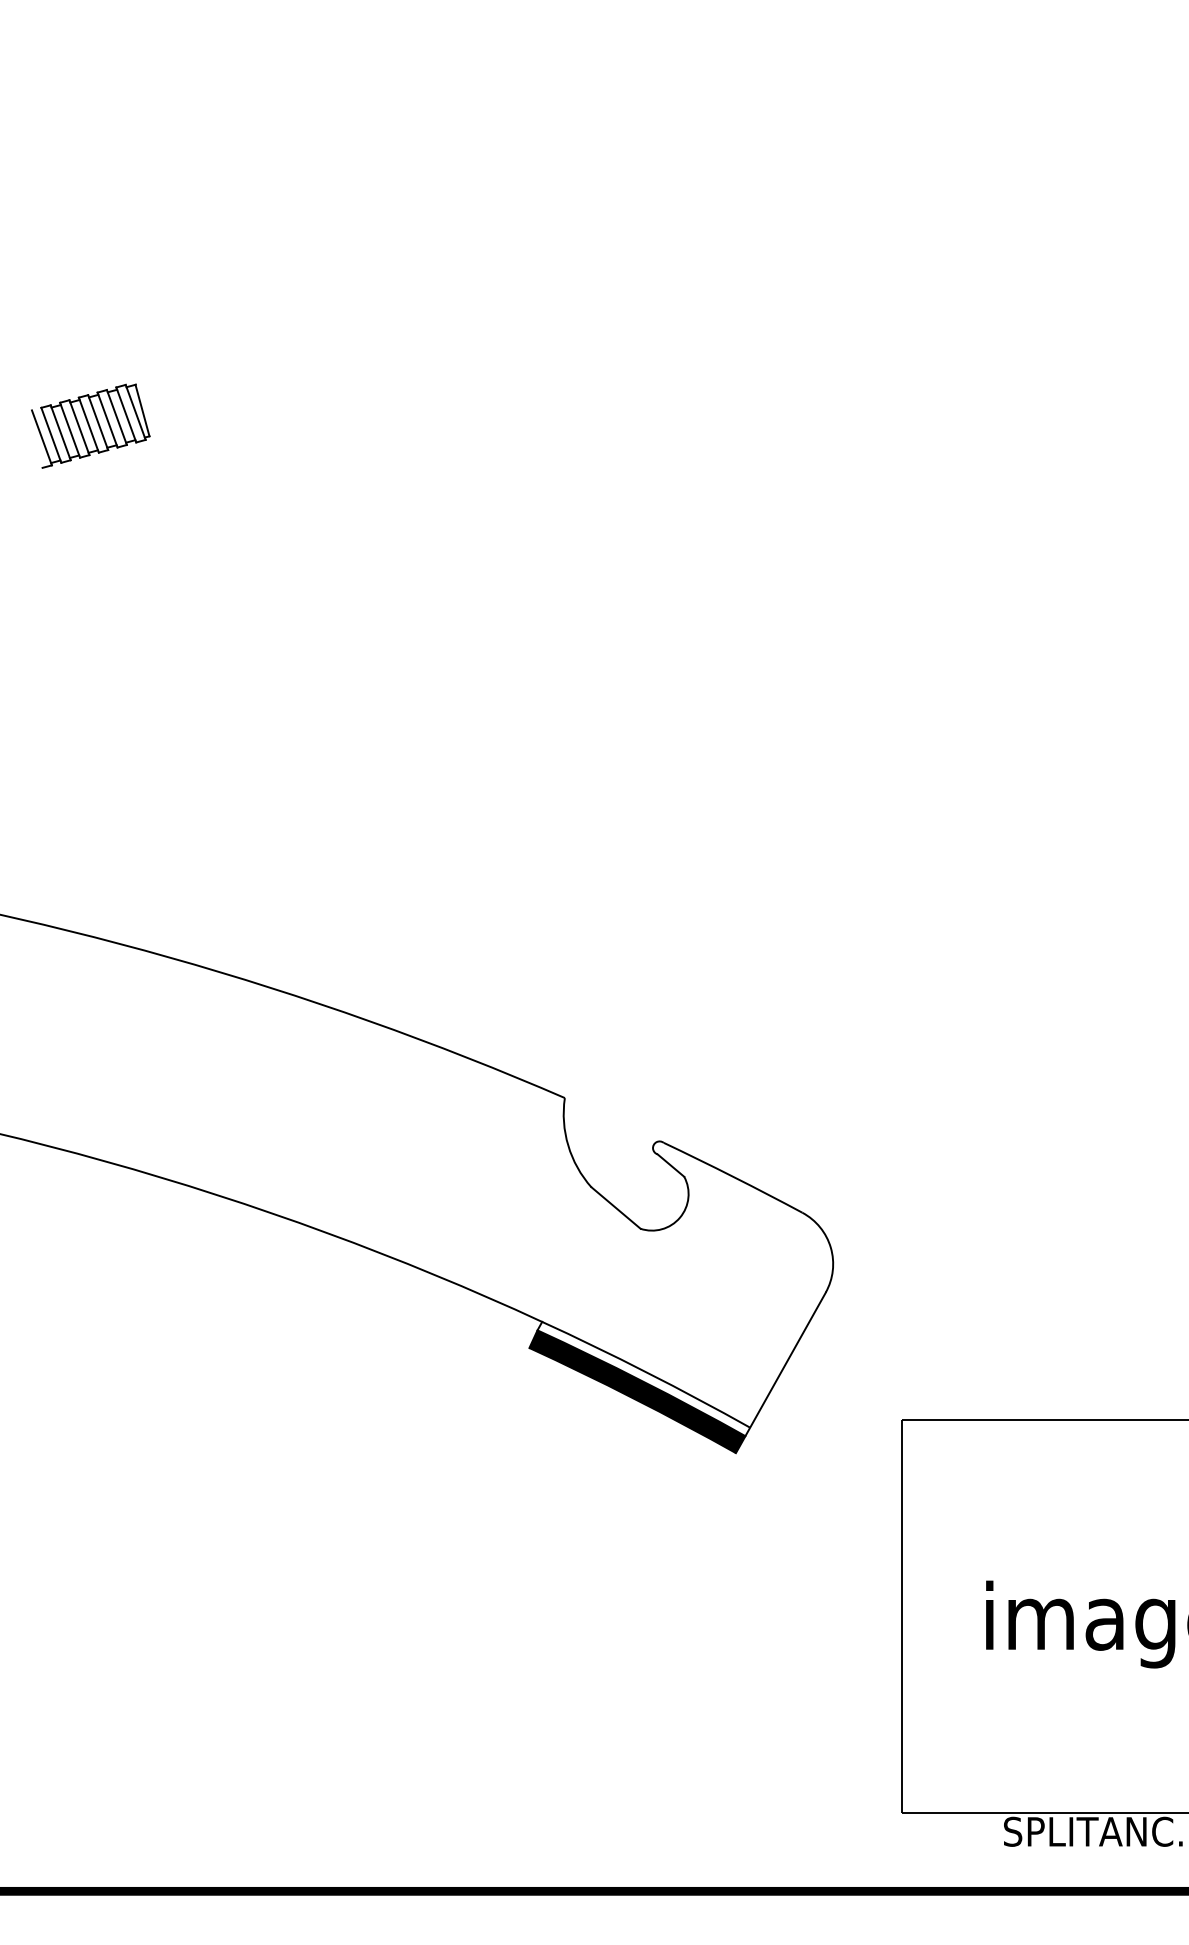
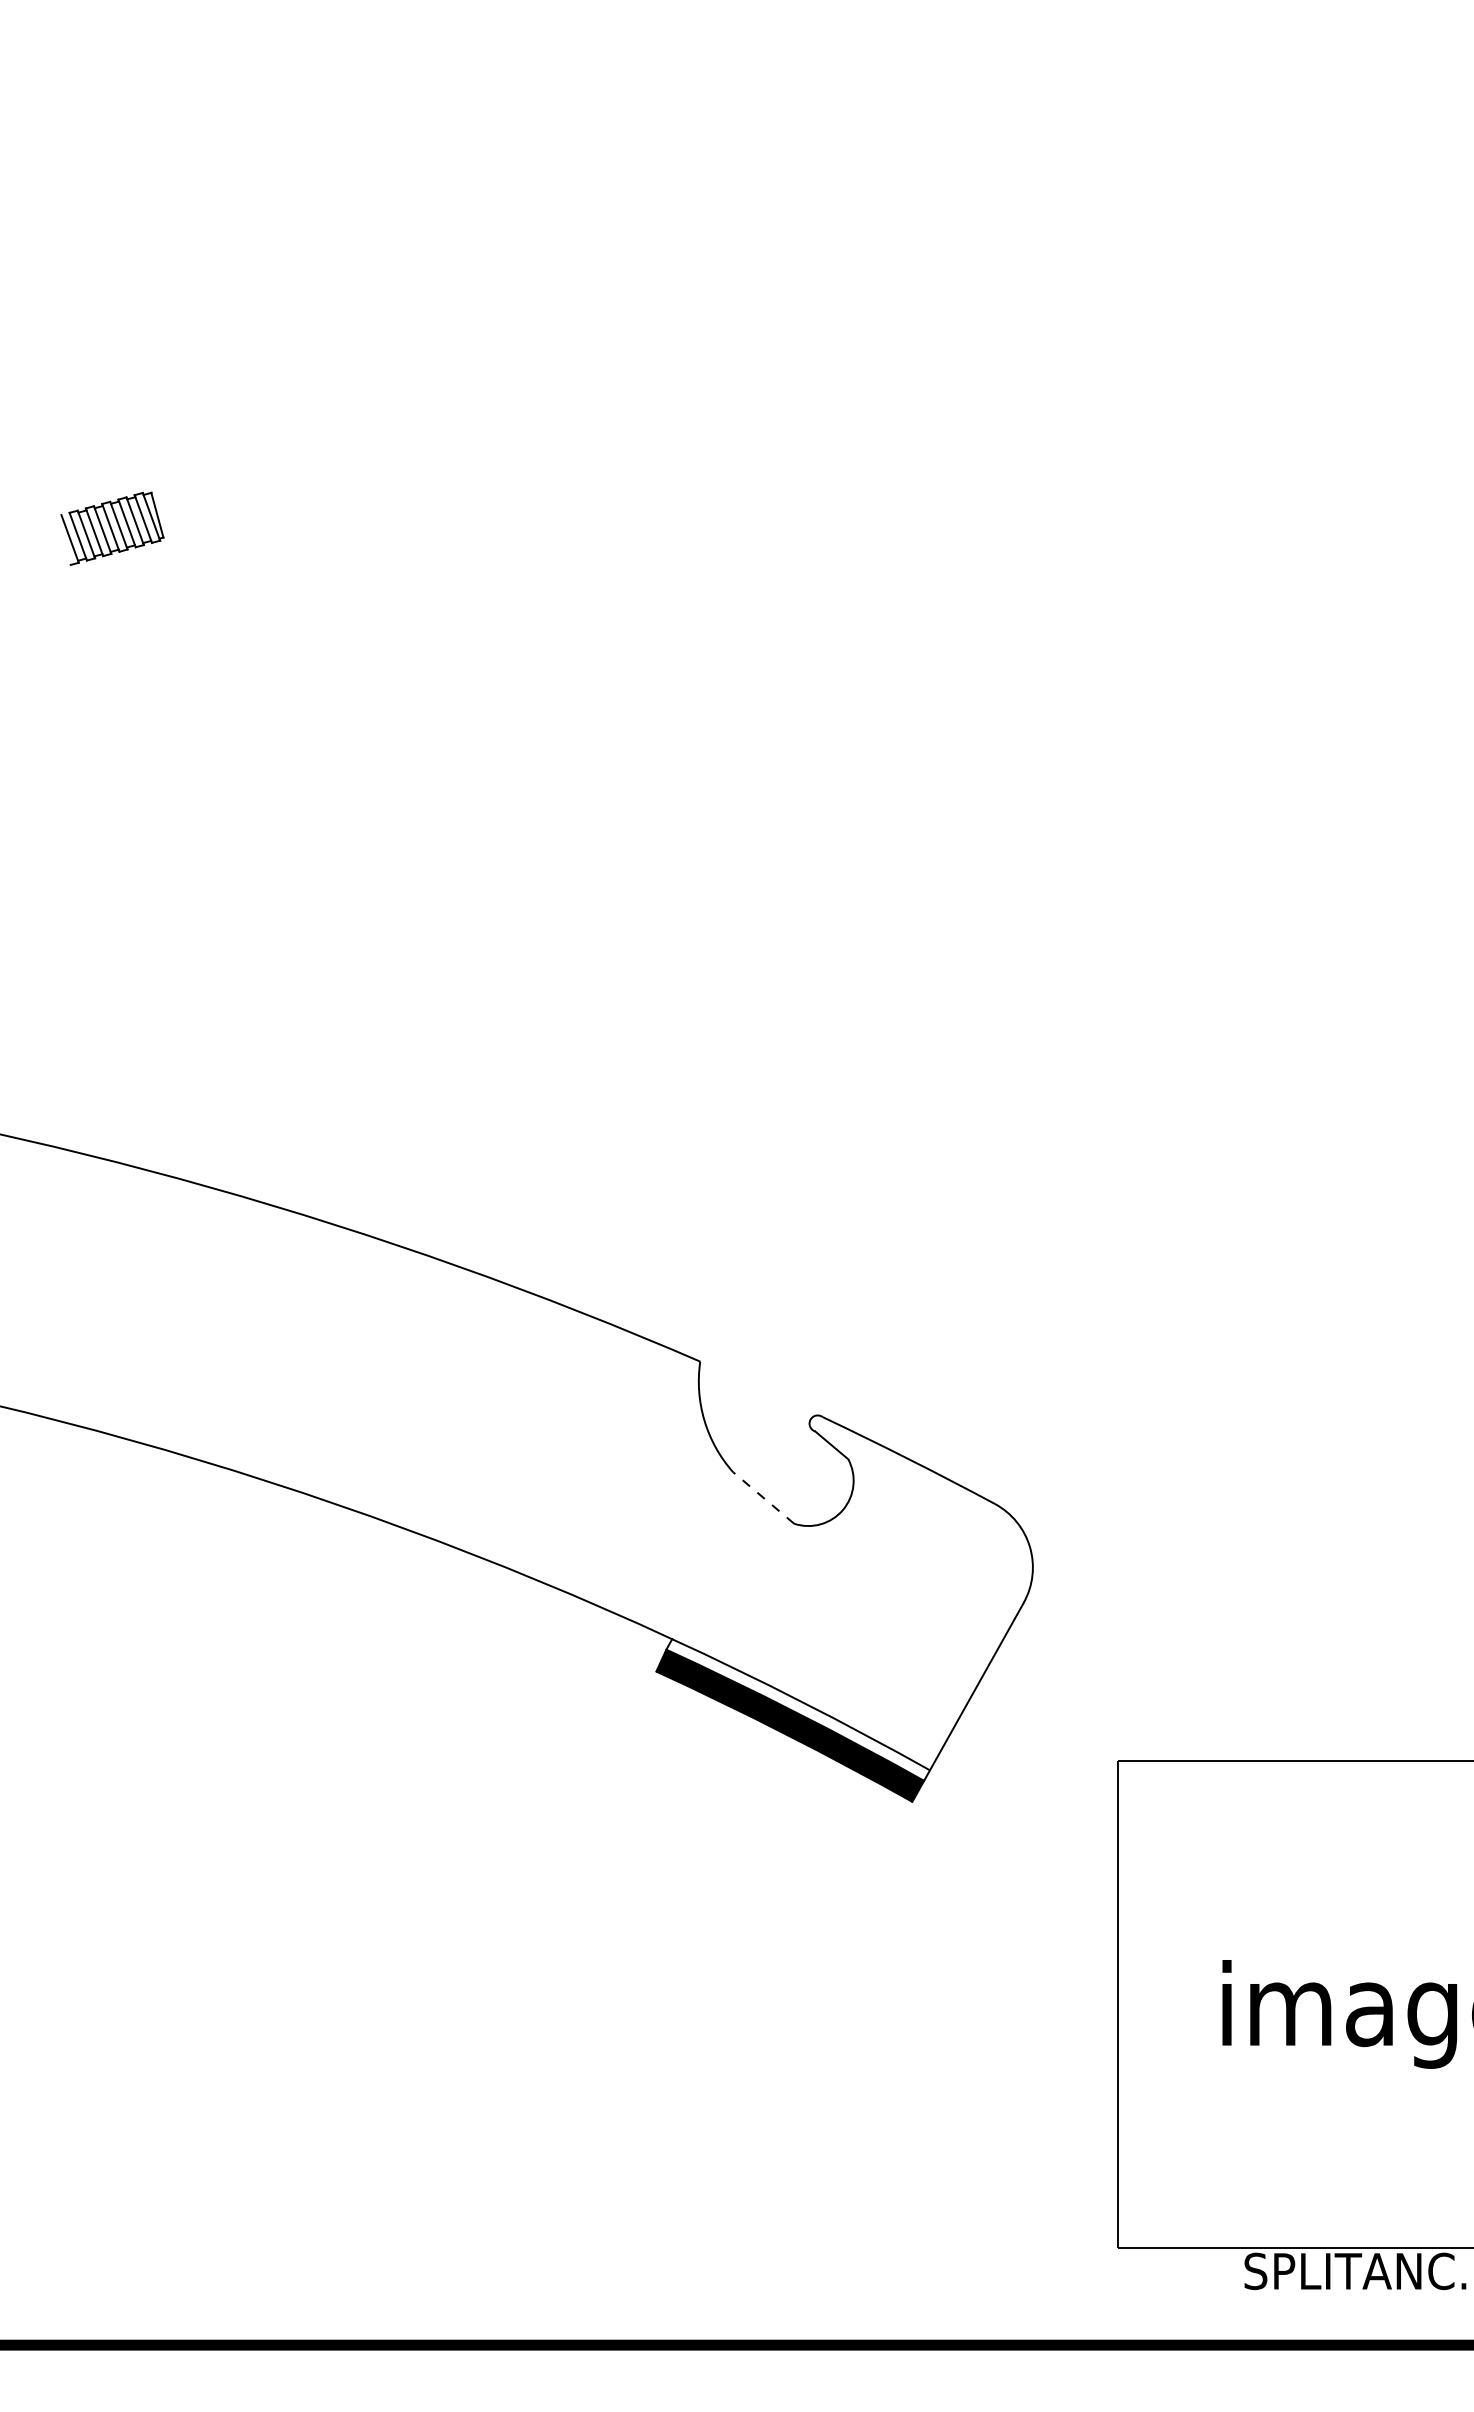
part: (90, 426) -> (112, 528), size x0.7
line: (615, 1208) -> (763, 1498), solid -> dashed

